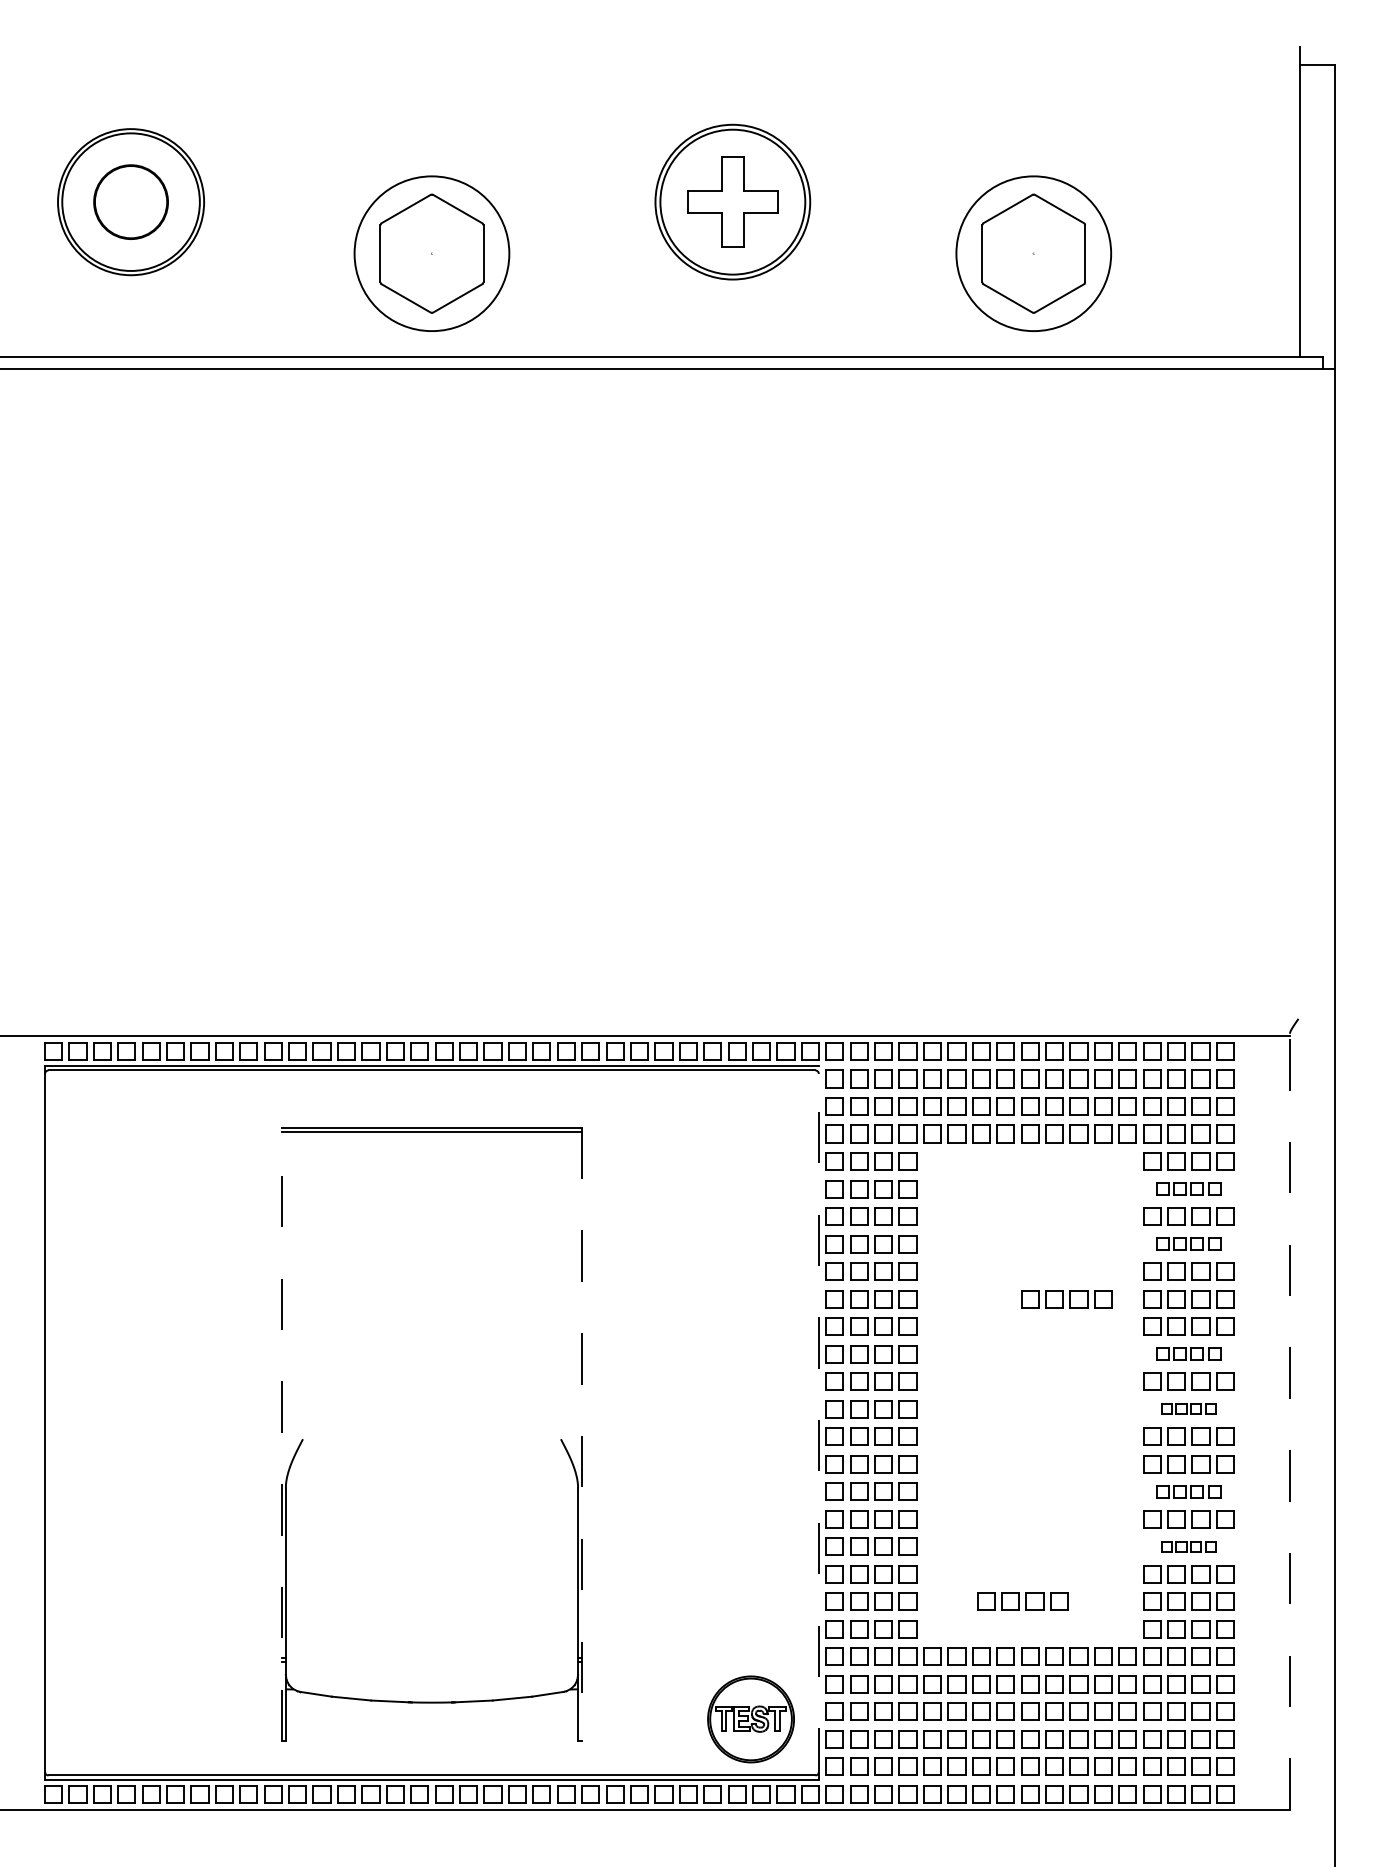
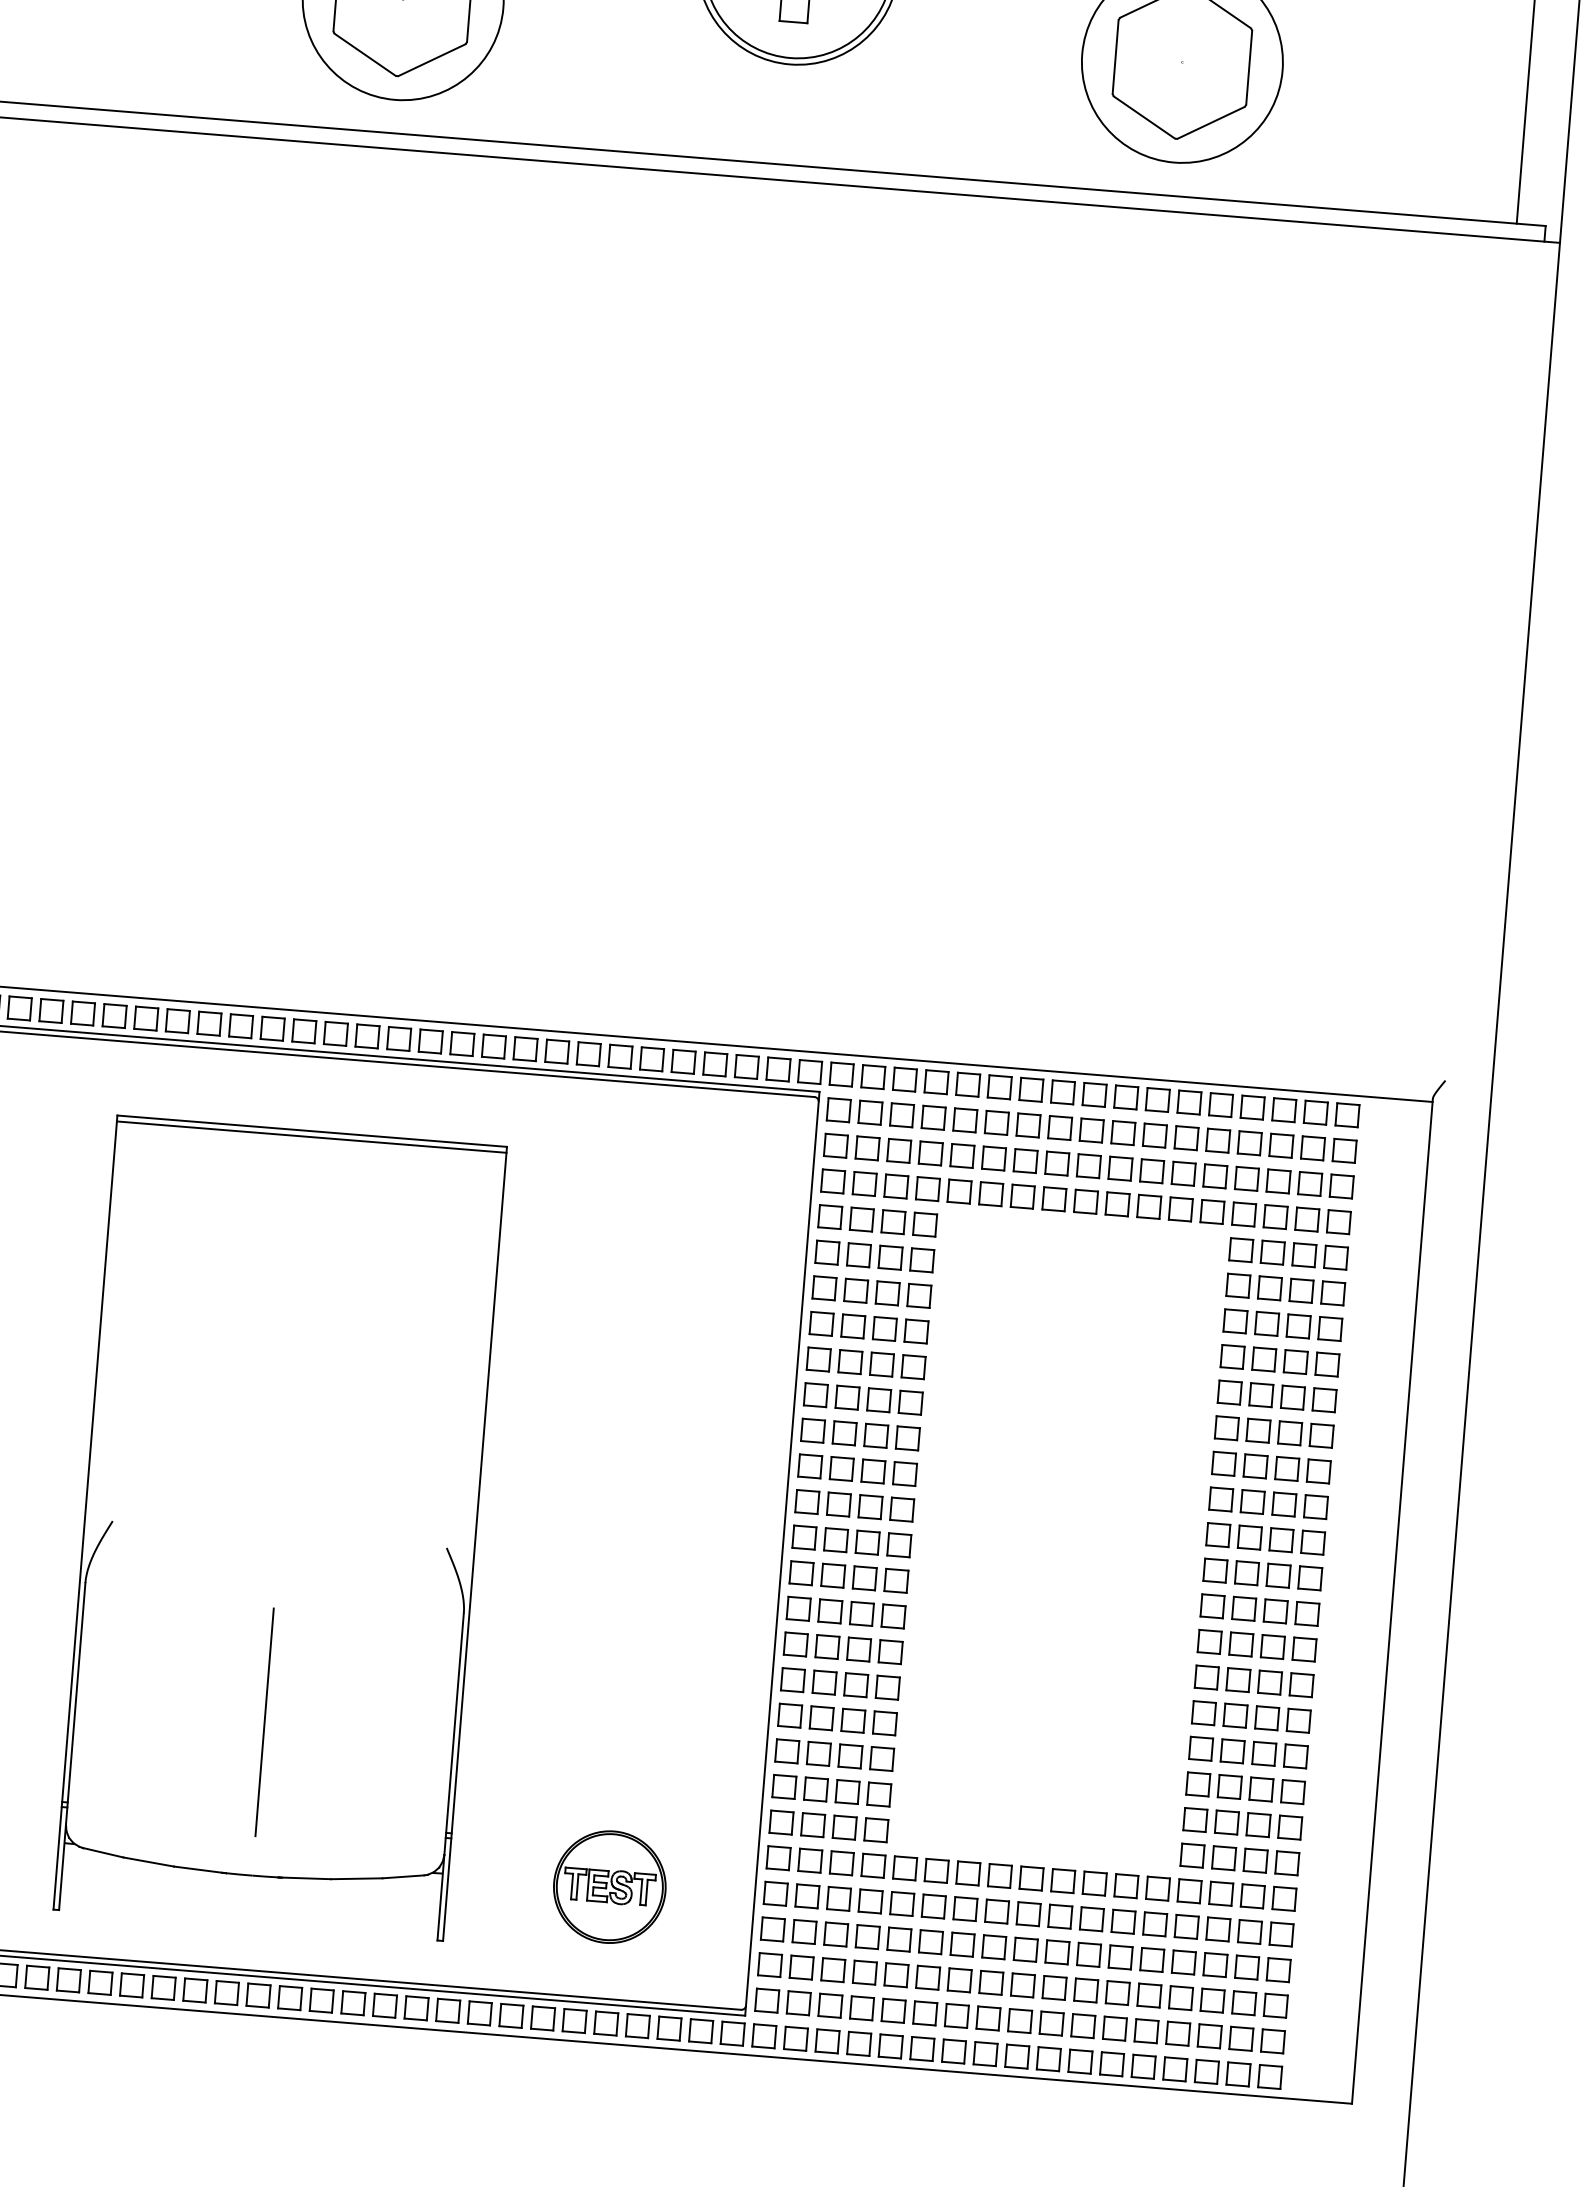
part: (1188, 1189) -> (1285, 1290), size x1.43
part: (1188, 1244) -> (1279, 1361), size x1.43
part: (1066, 1299) -> (1115, 1419), removed
part: (1188, 1354) -> (1268, 1503), size x1.43
part: (1188, 1409) -> (1262, 1574), size x1.67
line: (1289, 1421) -> (1391, 1600), dashed -> solid
line: (818, 1422) -> (781, 1553), dashed -> solid
line: (281, 1434) -> (85, 1512), dashed -> solid
line: (582, 1434) -> (475, 1544), dashed -> solid
part: (1188, 1491) -> (1253, 1681), size x1.43
part: (1188, 1546) -> (1248, 1752), size x1.67
line: (431, 1584) -> (263, 1722), added
part: (1022, 1601) -> (1027, 1806), removed
part: (750, 1719) -> (609, 1887), moved

